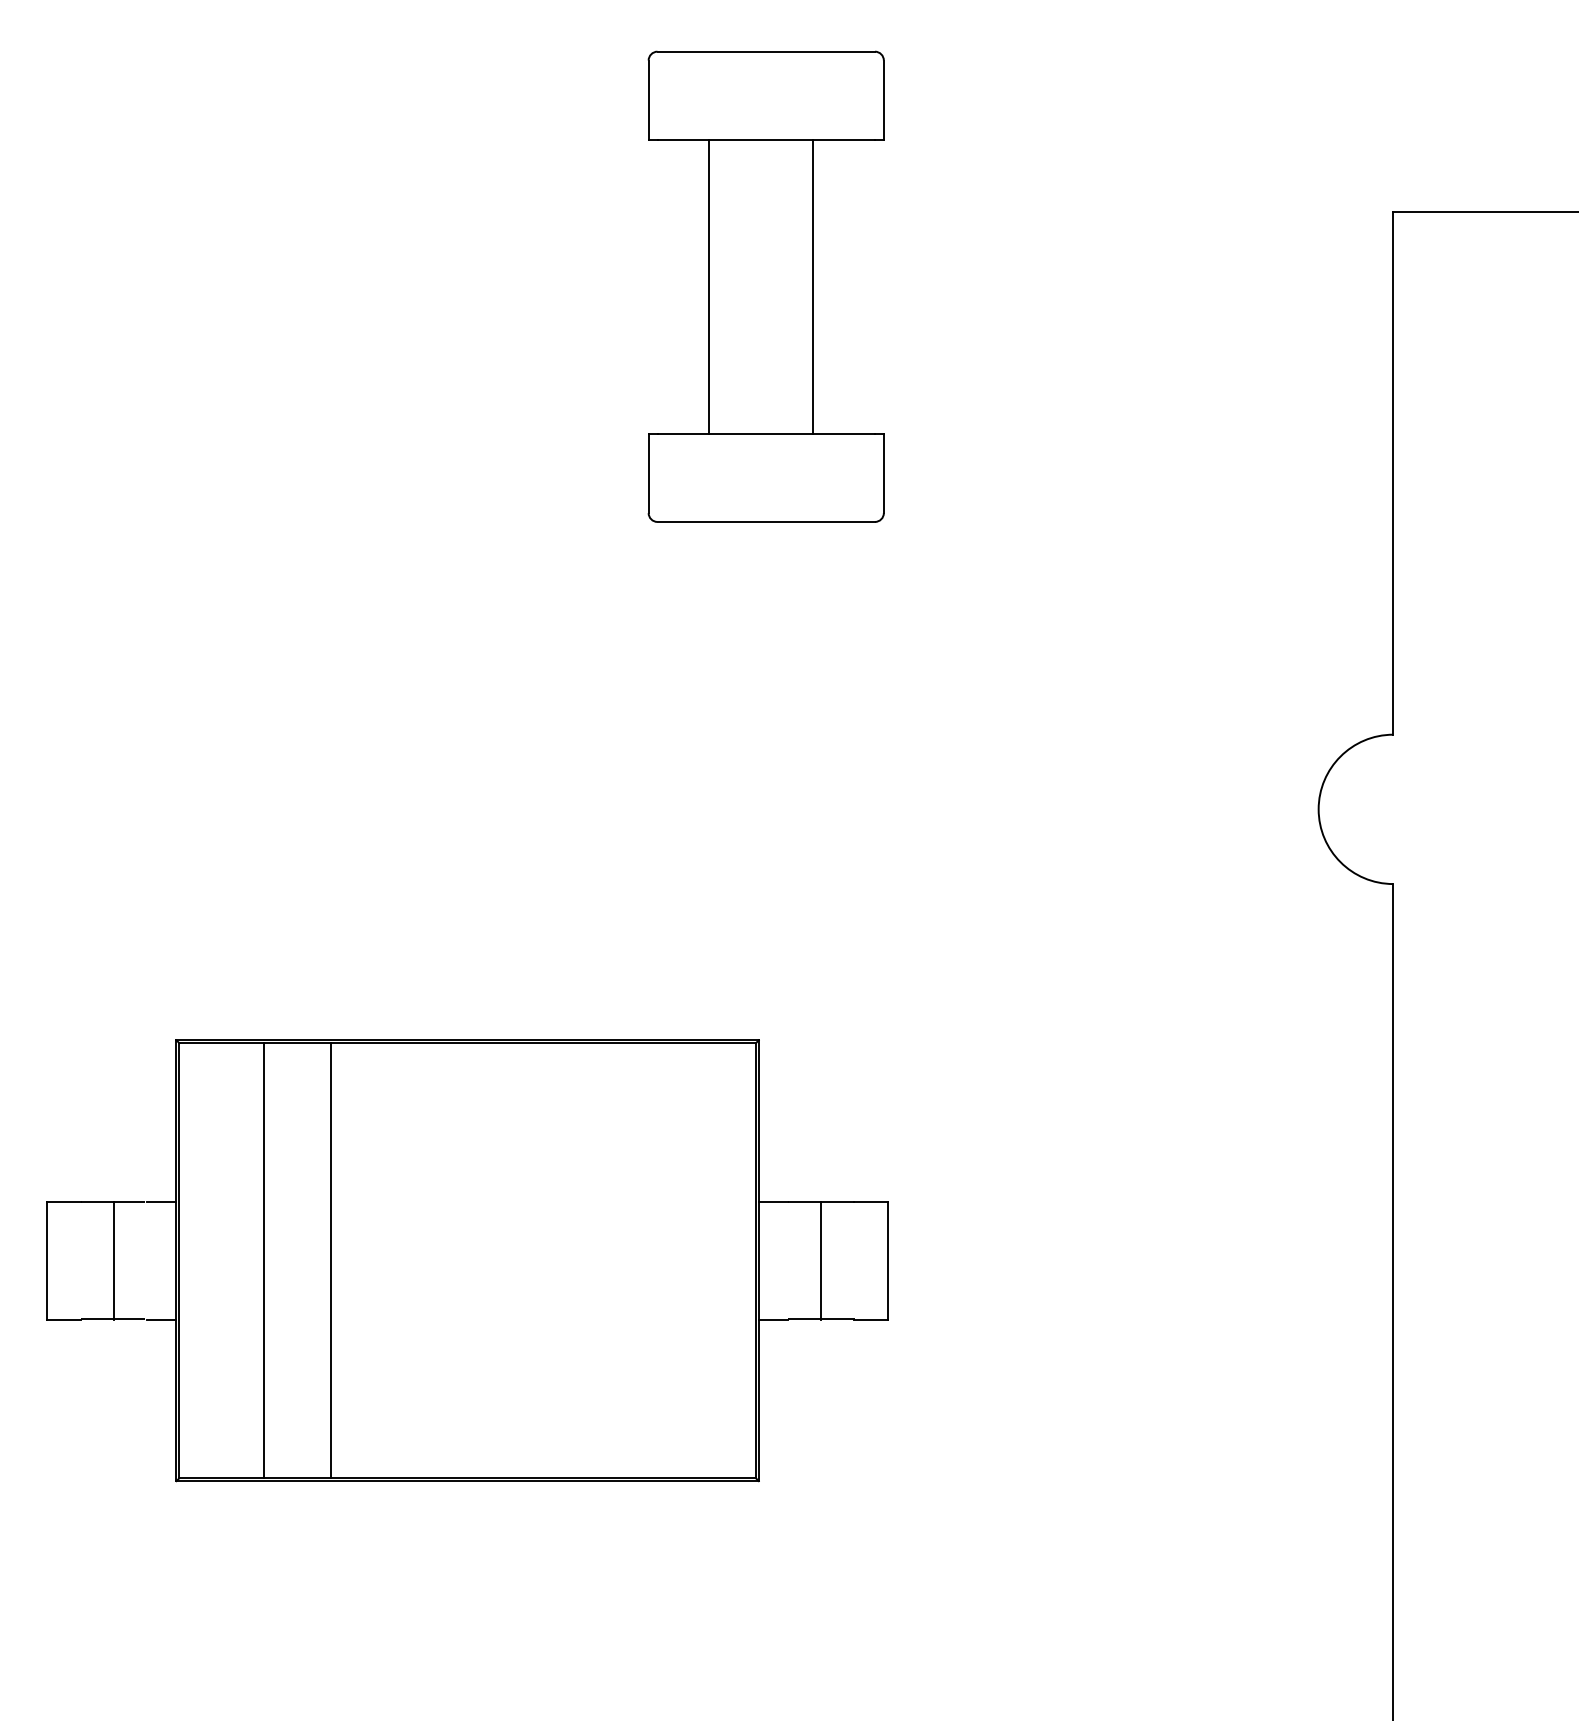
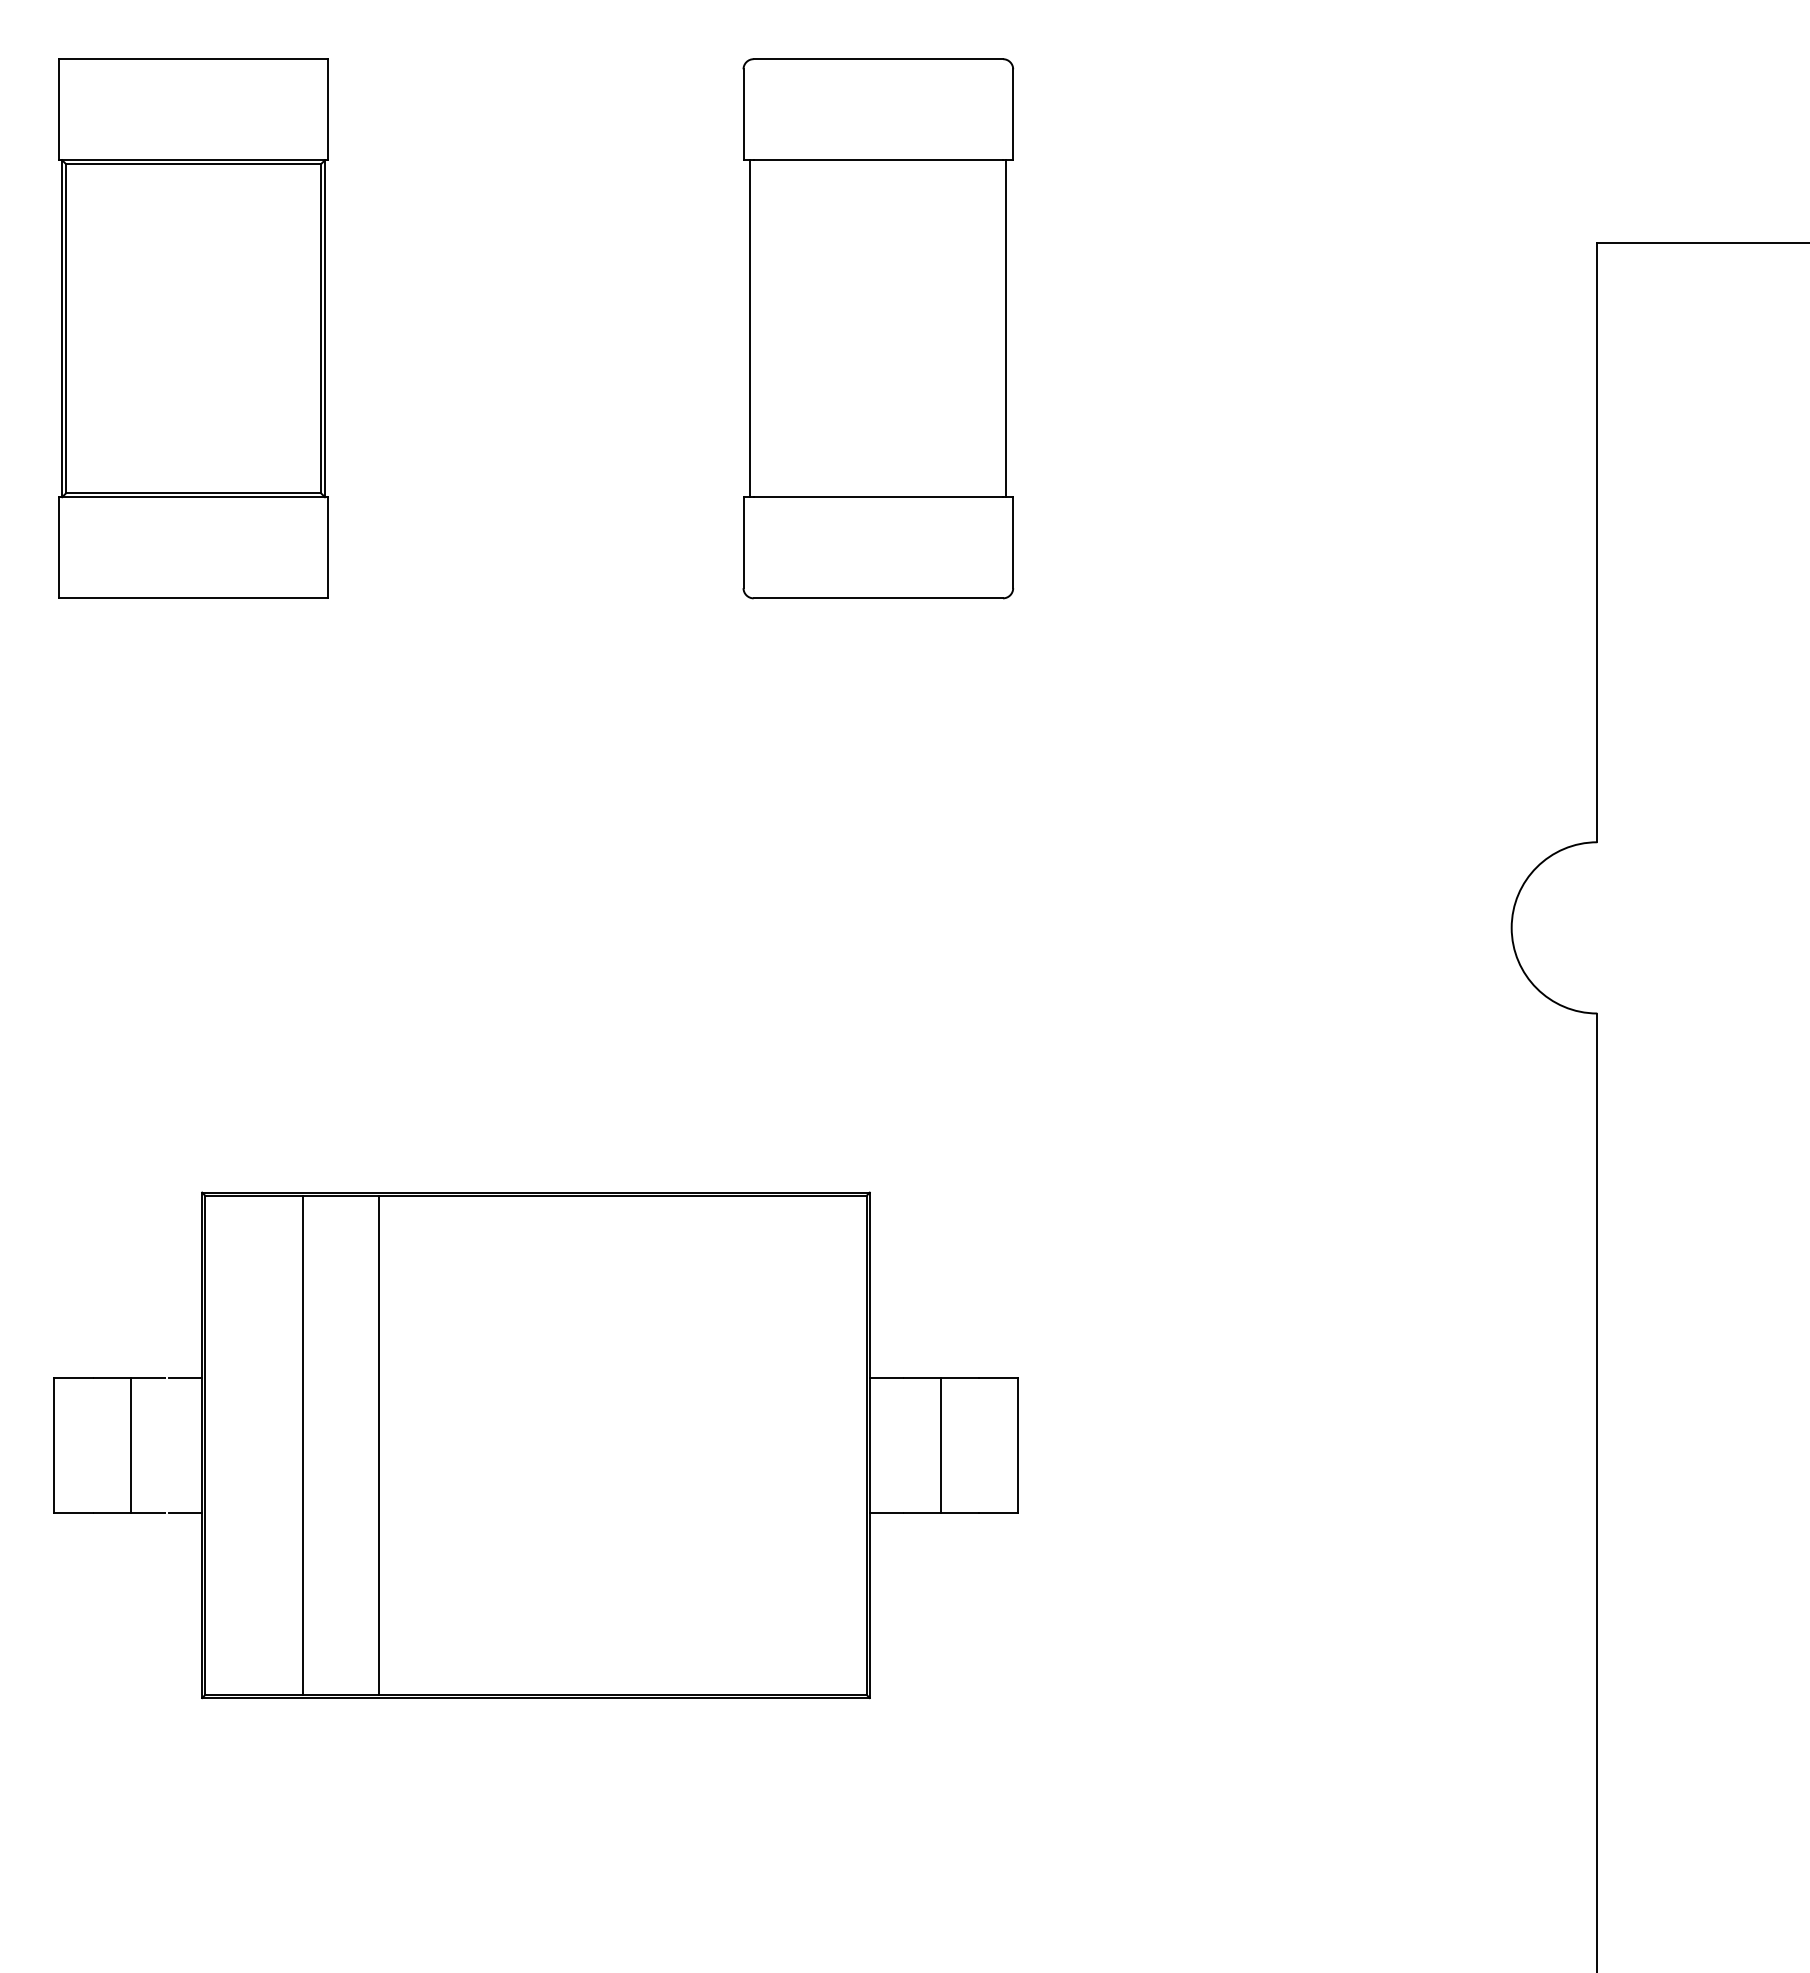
part: (168, 286) -> (193, 328), added
line: (708, 286) -> (750, 328), moved
line: (812, 286) -> (1006, 328), moved

